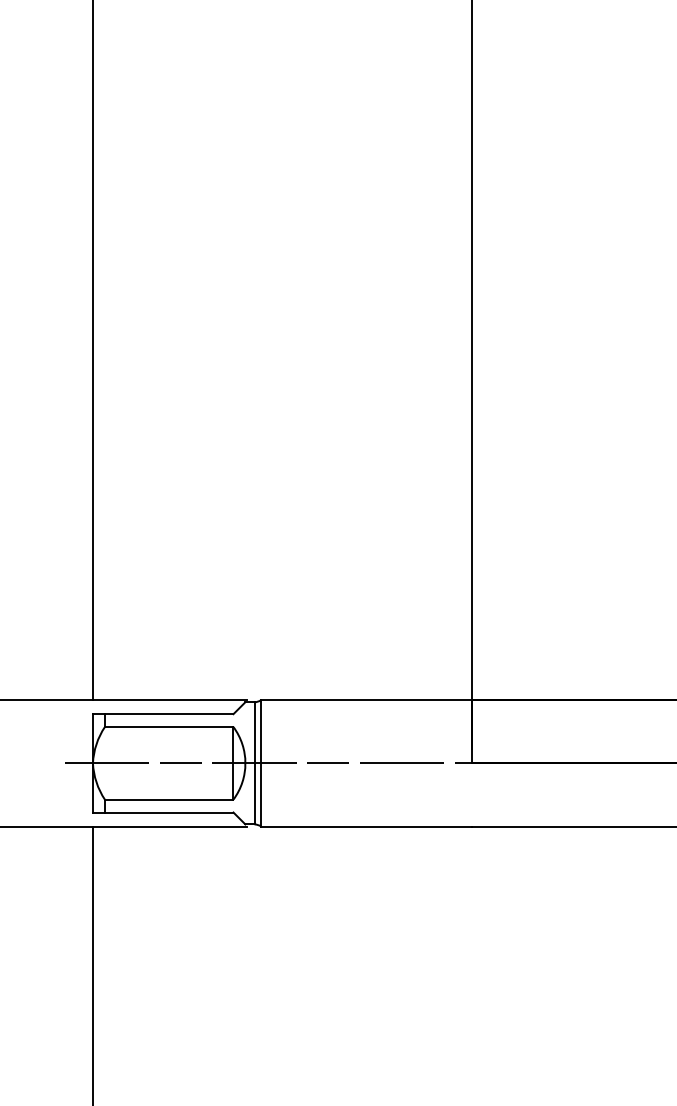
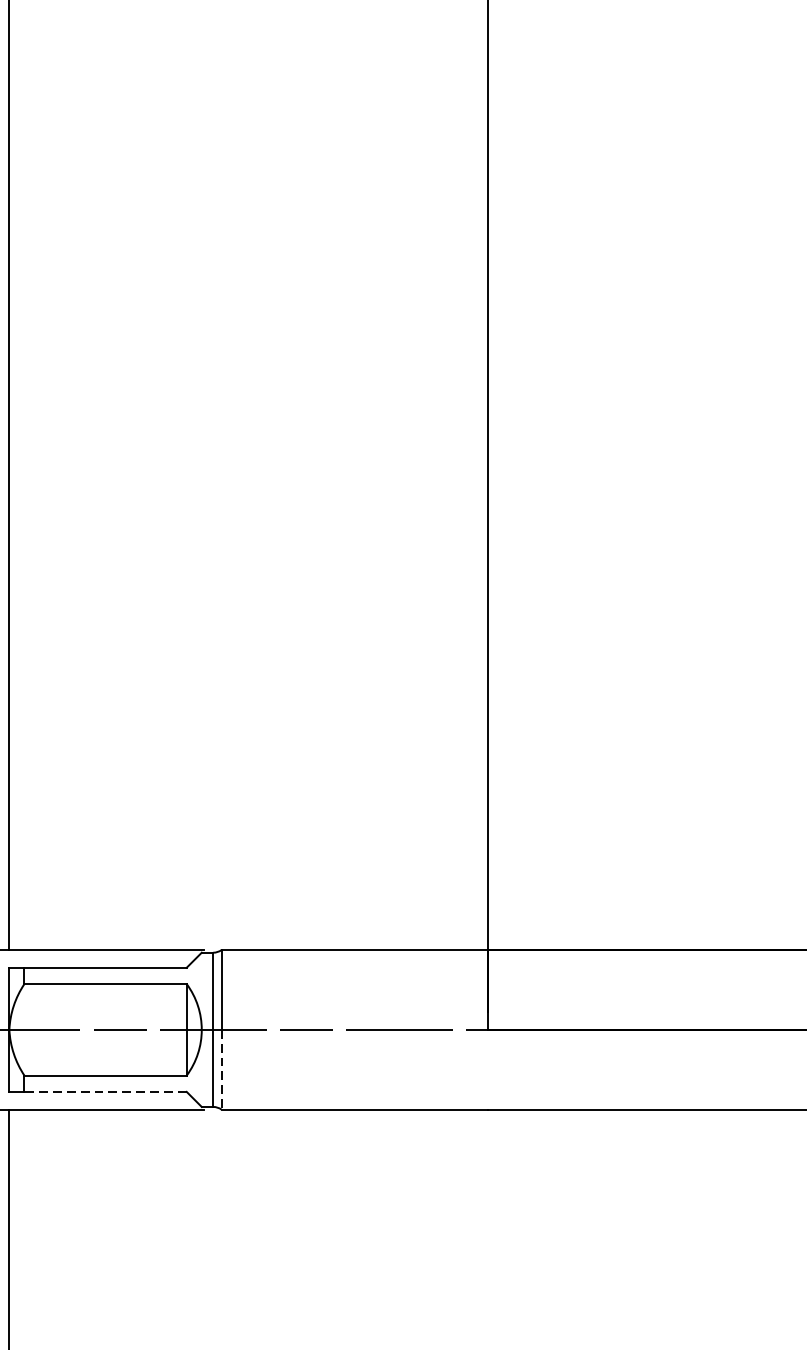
line: (261, 794) -> (222, 1069), solid -> dashed
line: (168, 812) -> (104, 1091), solid -> dashed

